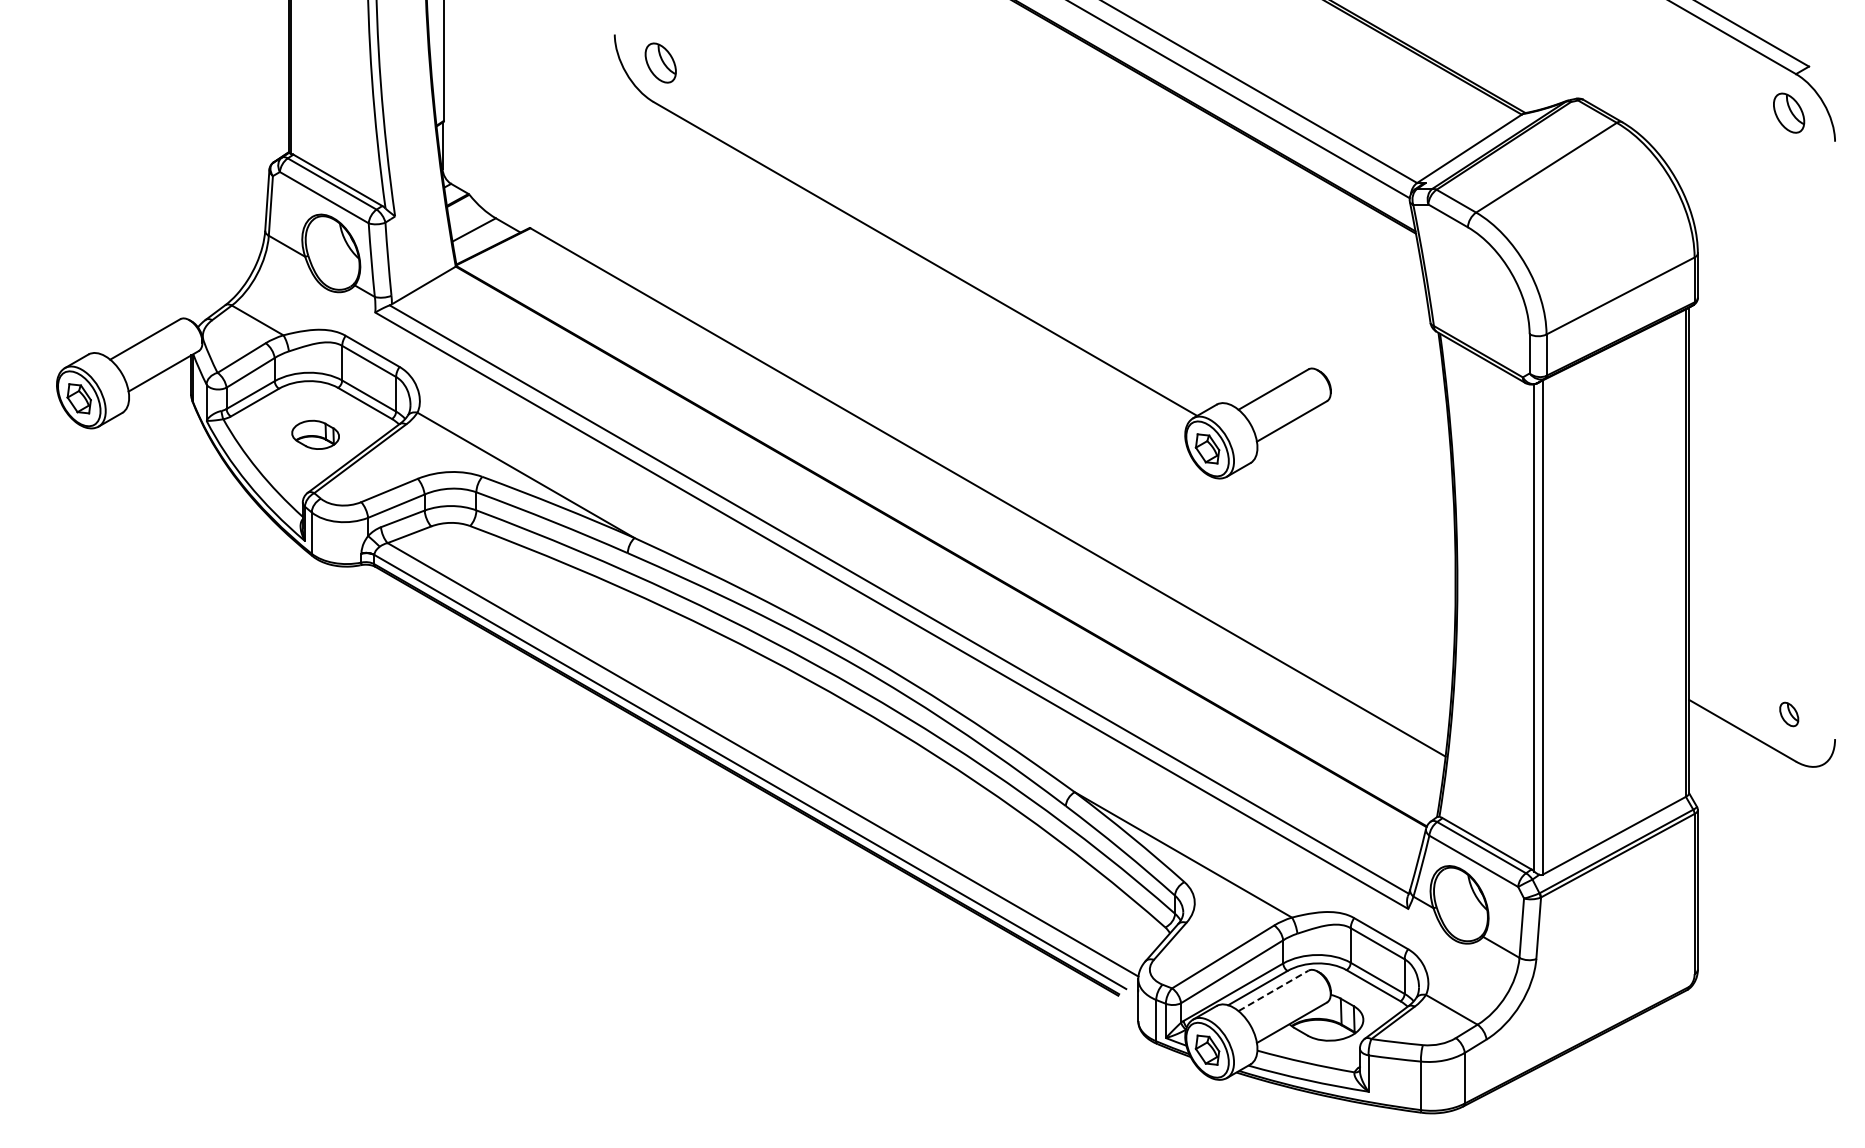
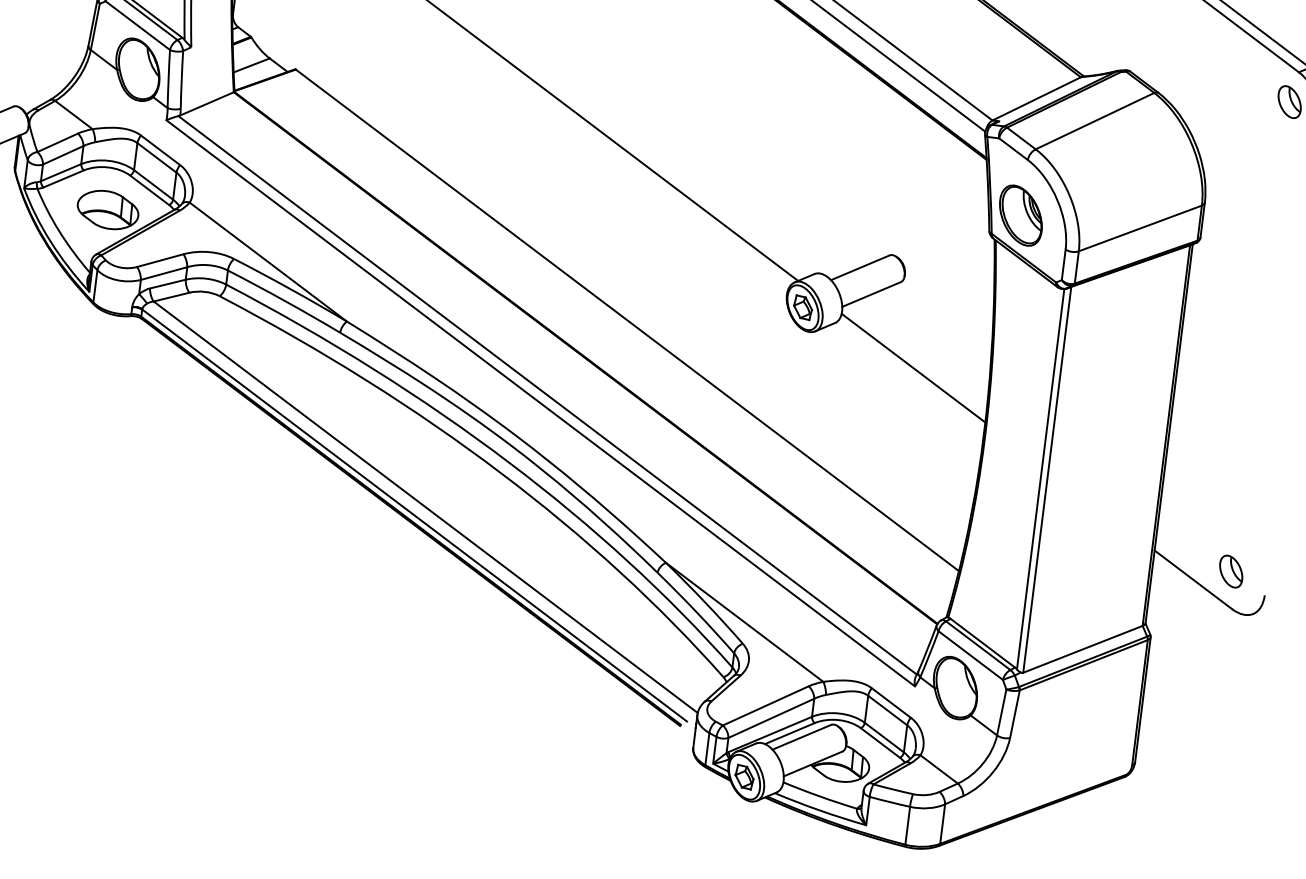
part: (1467, 298) -> (1020, 215), added
part: (315, 434) -> (107, 209), size x1.67
line: (1356, 507) -> (913, 367), added
part: (1789, 714) -> (1231, 571), size x1.67
line: (1273, 990) -> (801, 736), dashed -> solid

